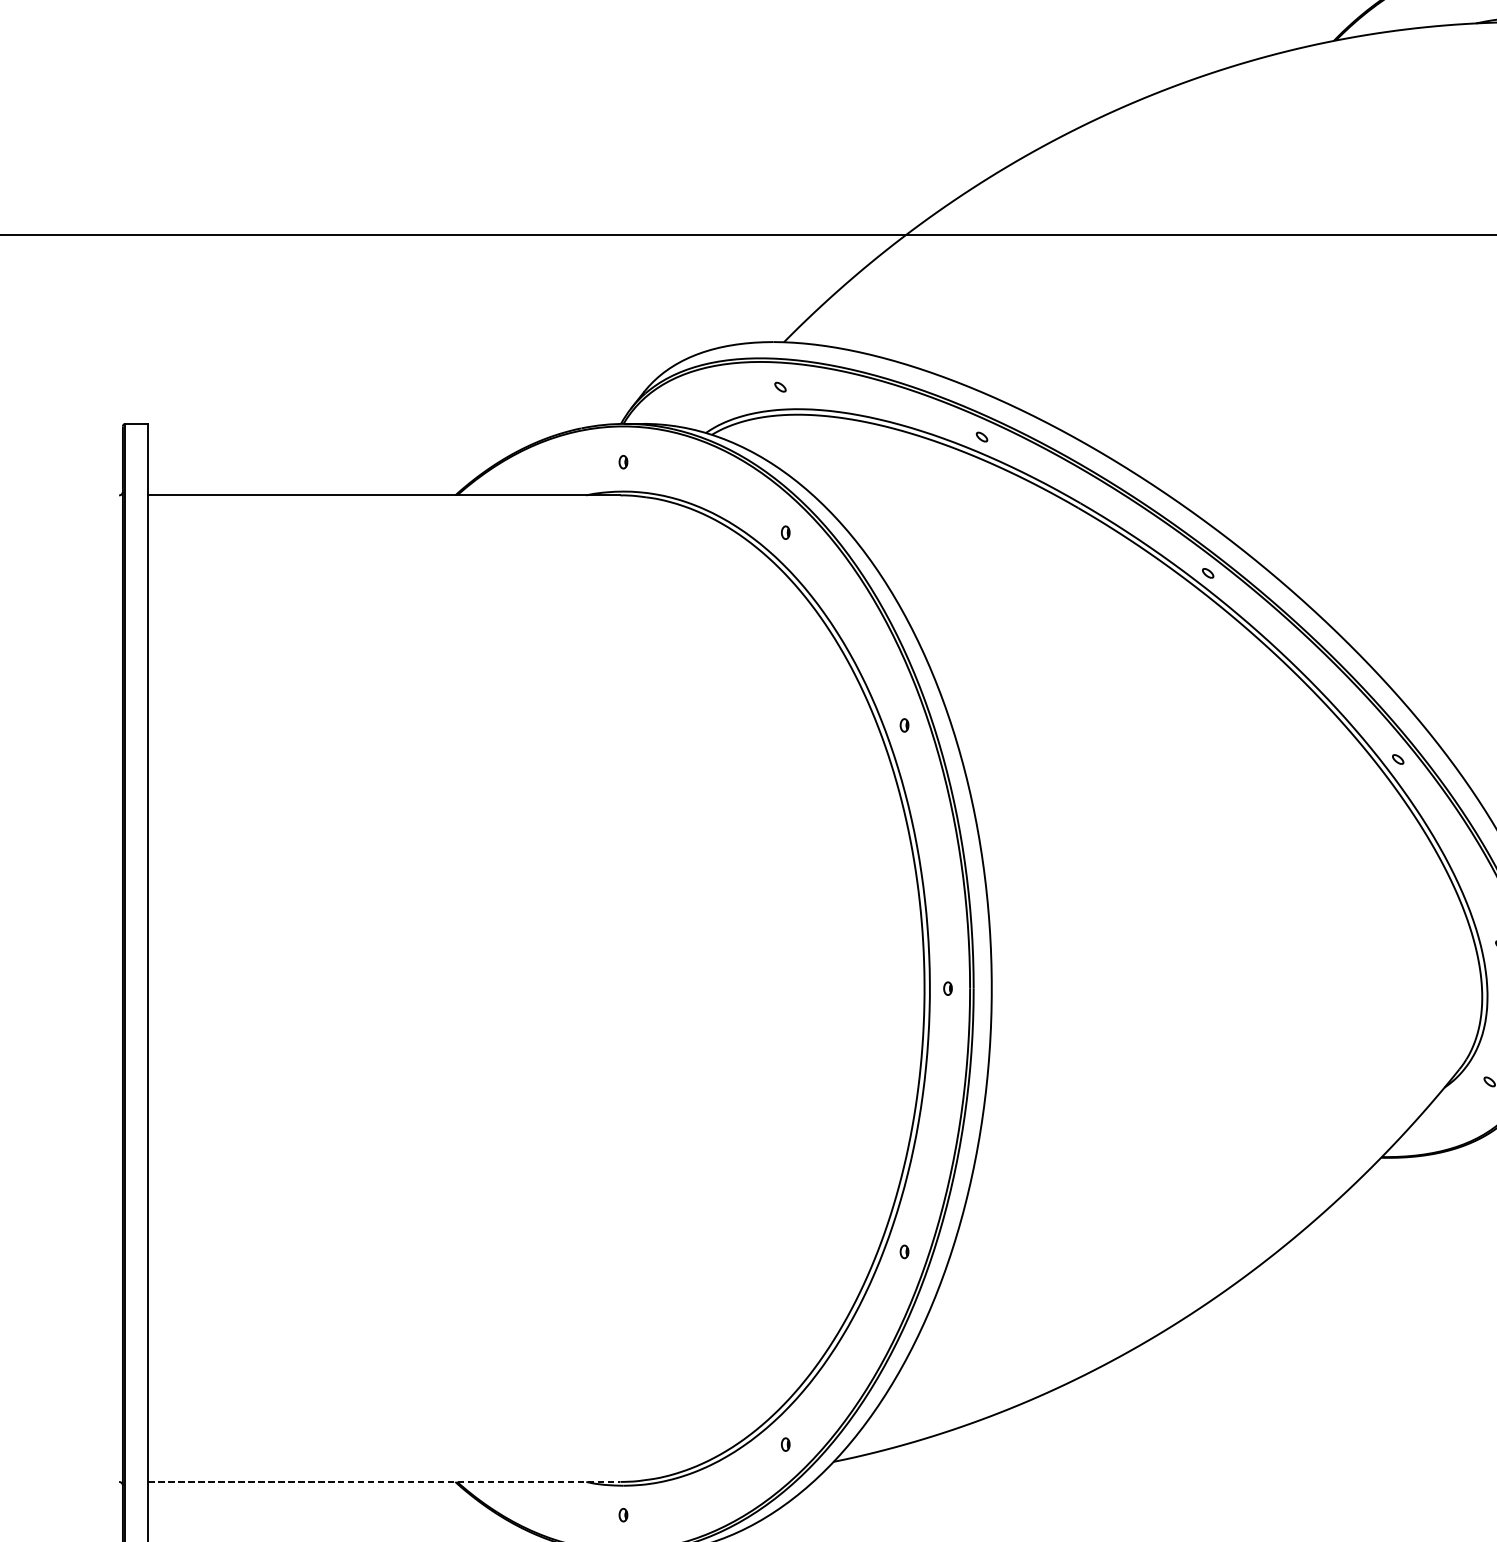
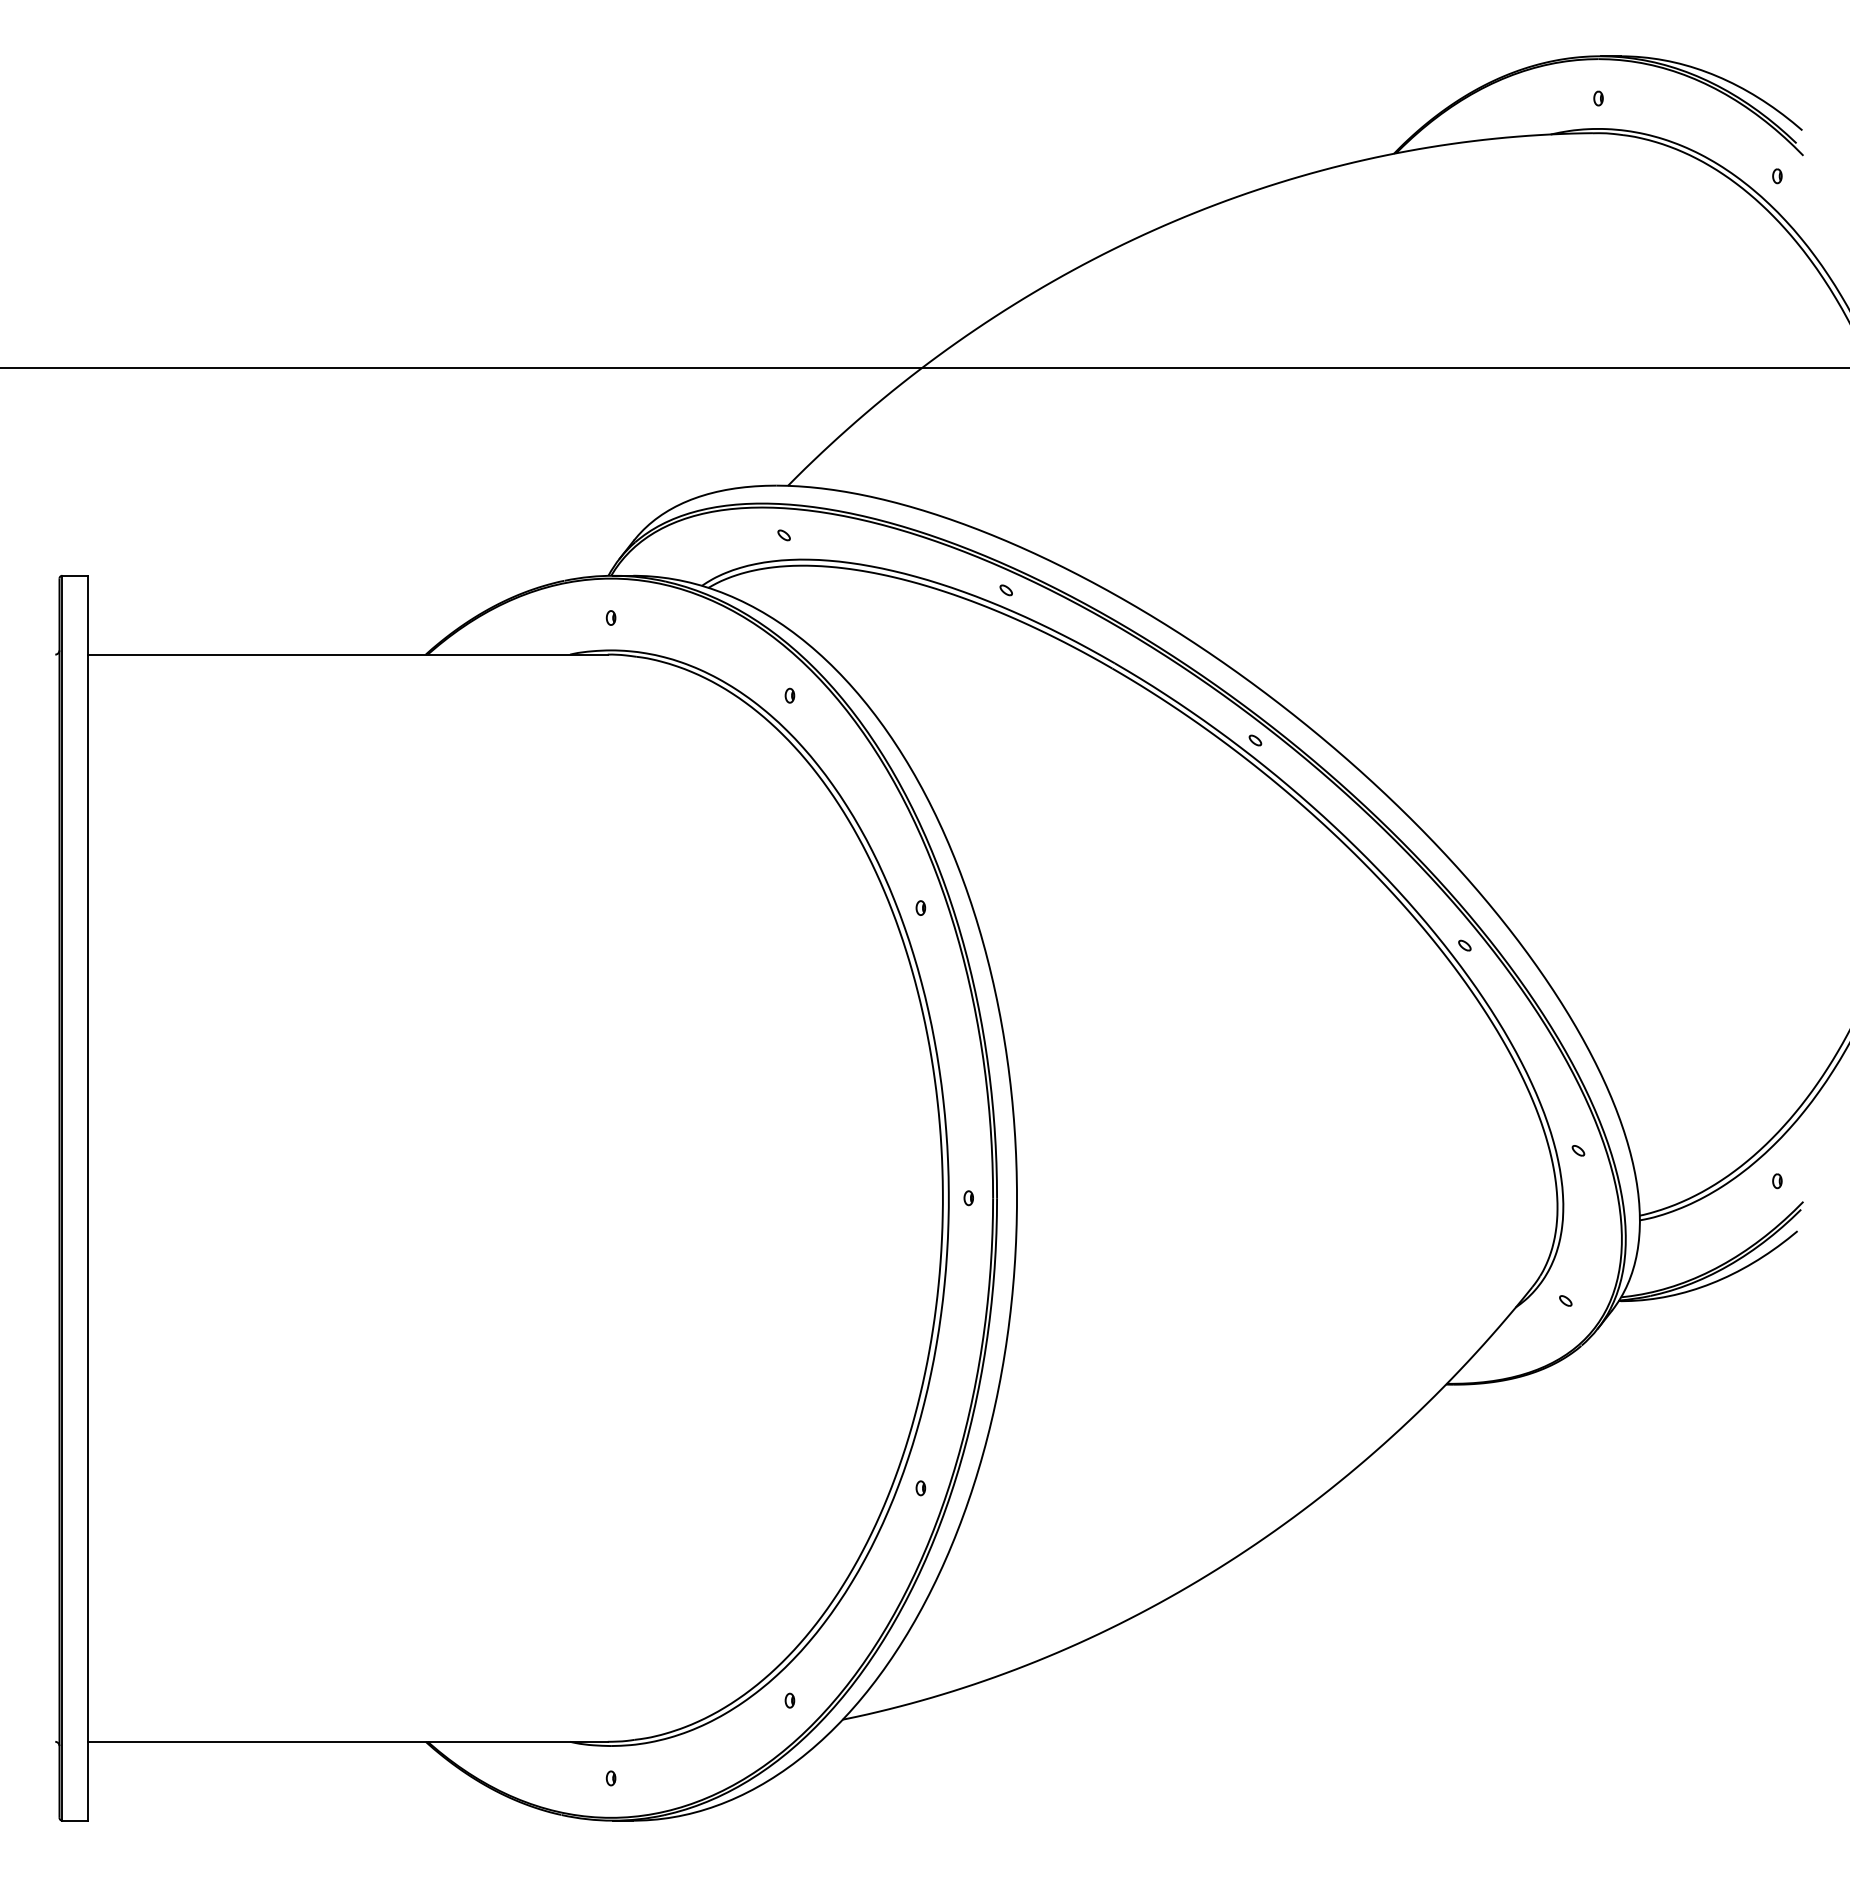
line: (385, 1481) -> (348, 1741), dashed -> solid

